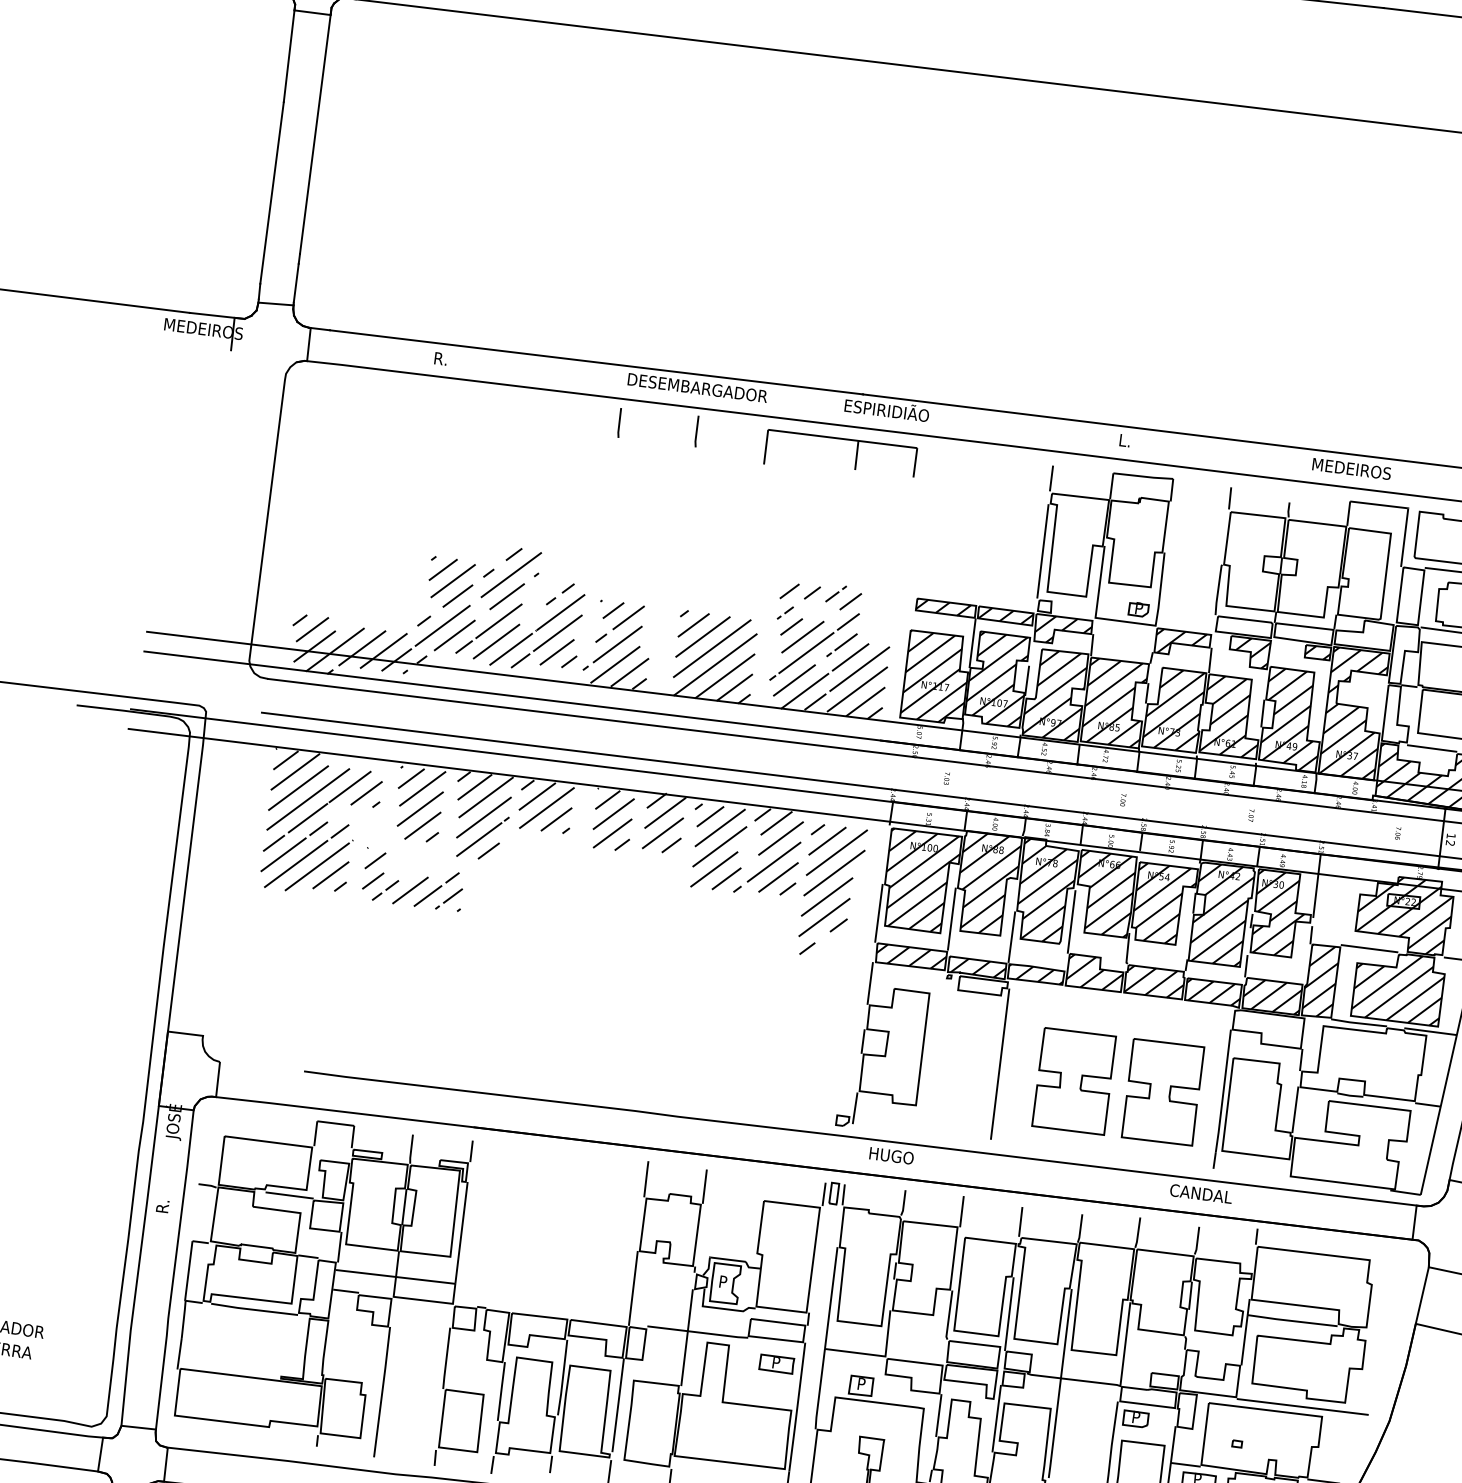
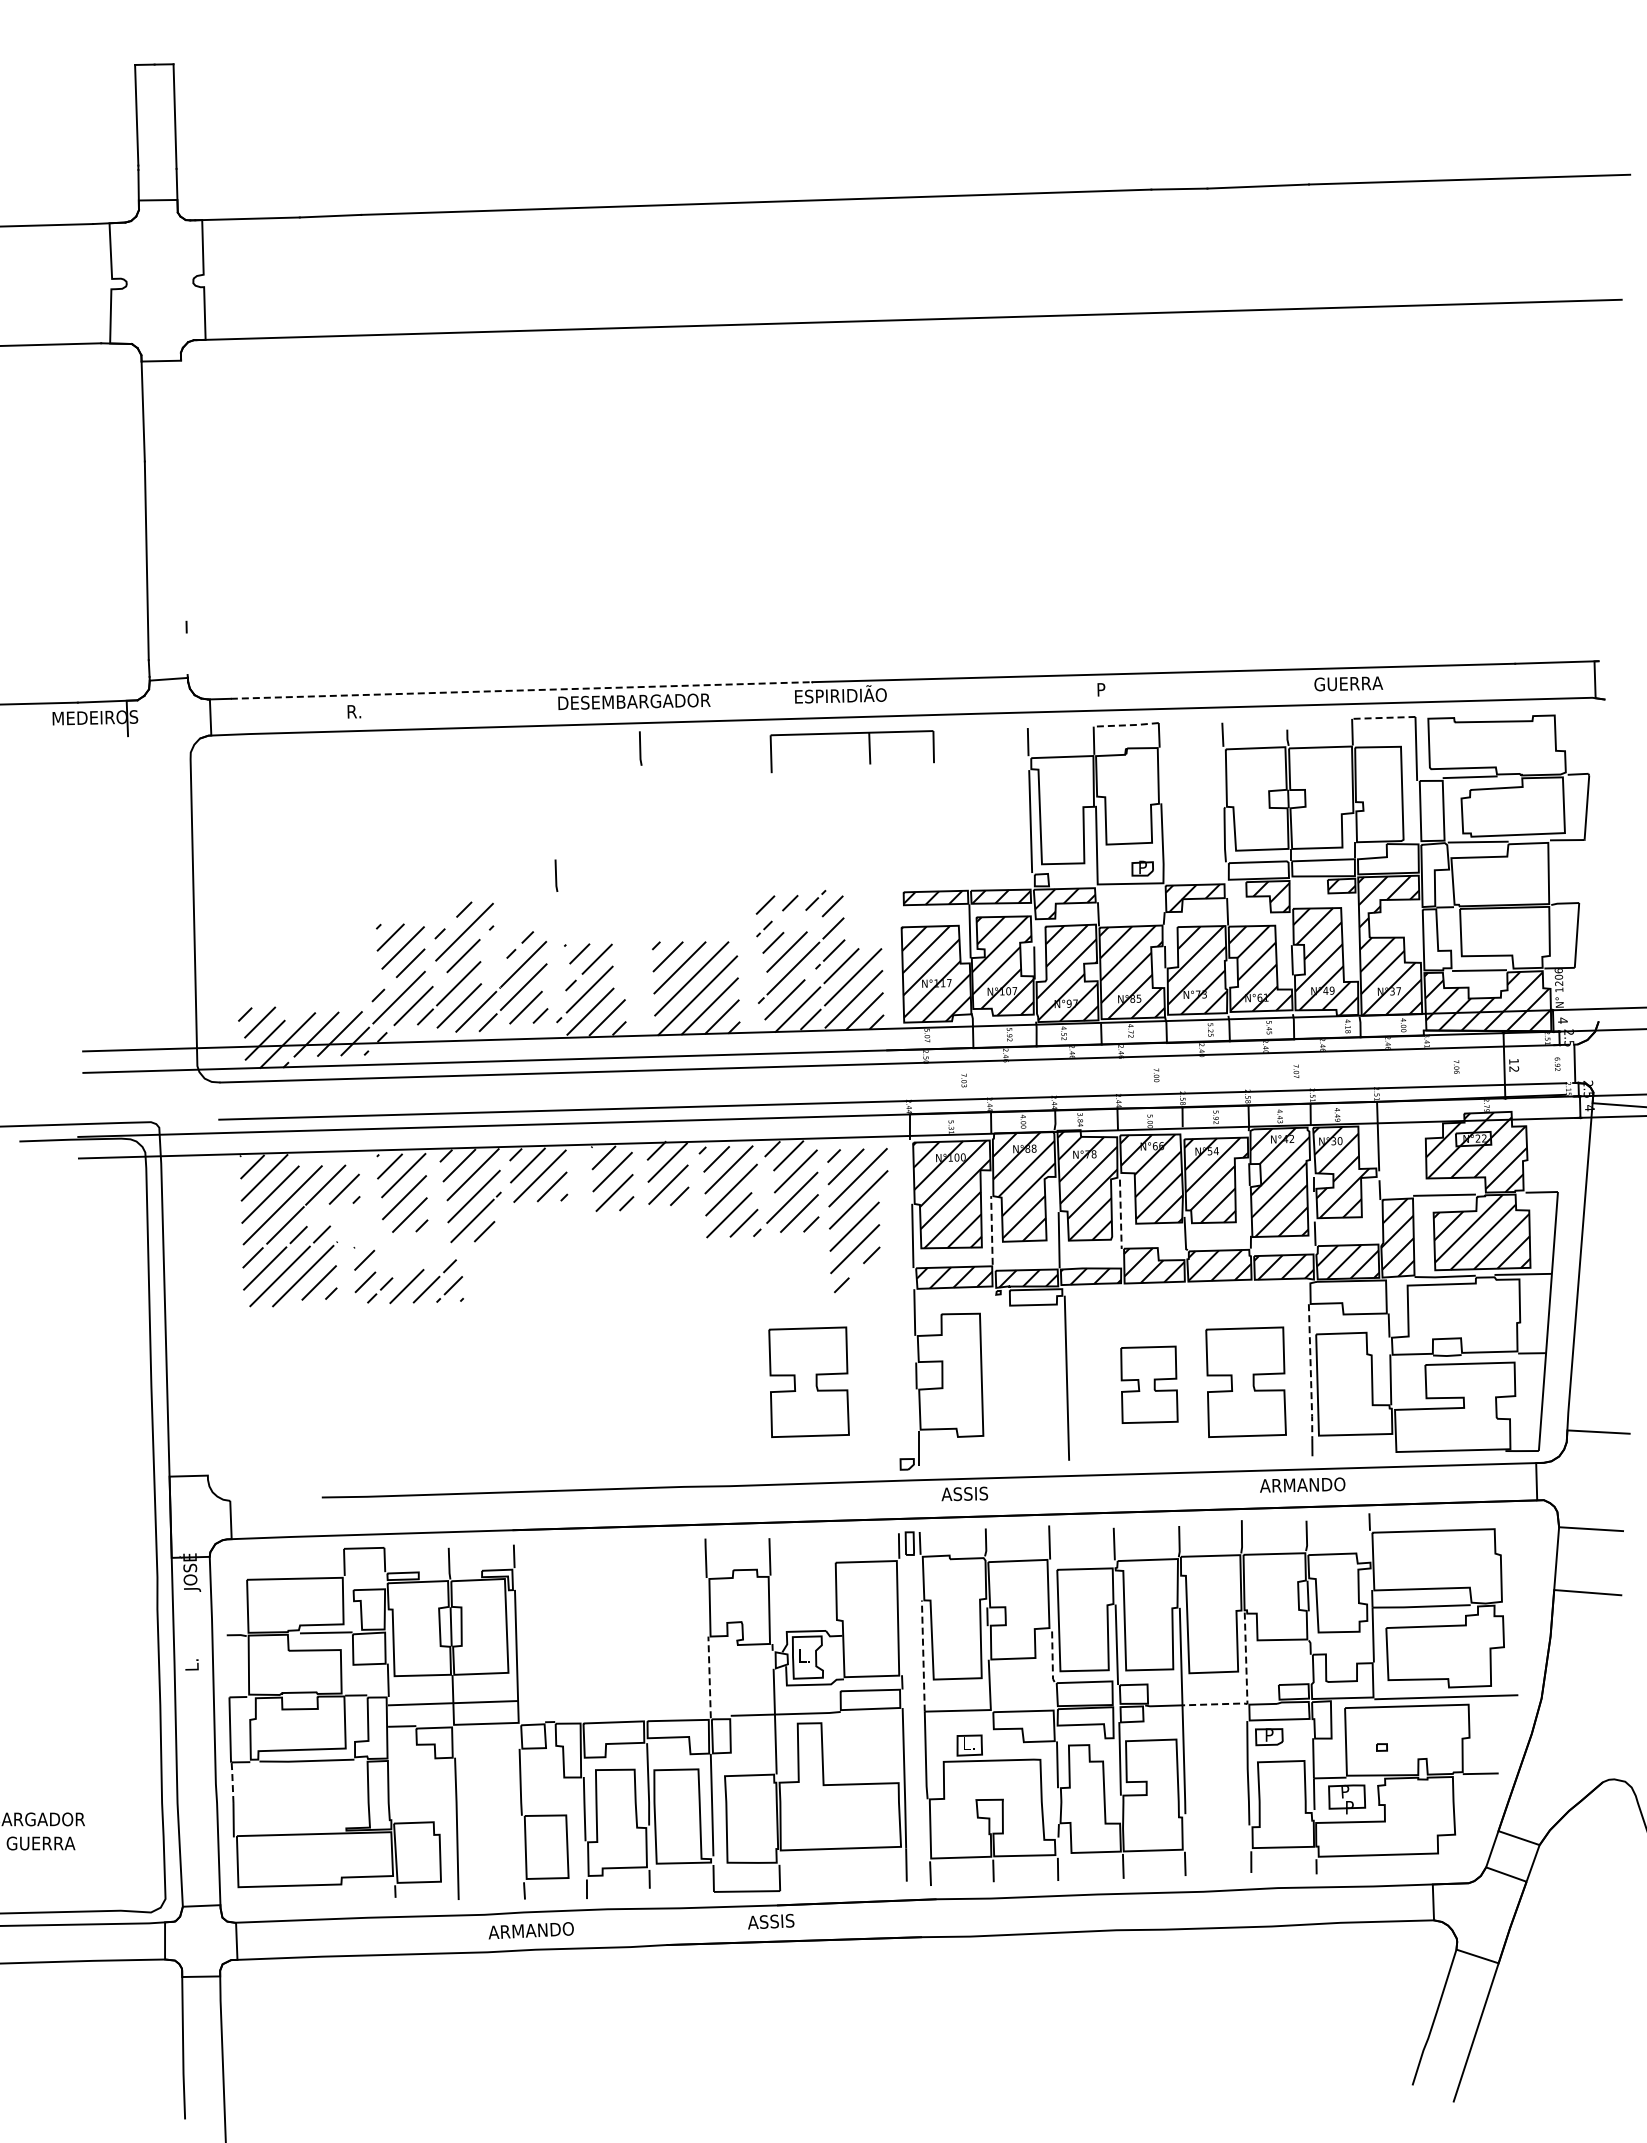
line: (315, 133) -> (183, 490), removed
line: (295, 282) -> (186, 653), removed
line: (596, 362) -> (521, 690), solid -> dashed
line: (619, 422) -> (556, 875), moved
part: (842, 440) -> (851, 734), moved
text: (1124, 440) -> (1100, 689), L. -> P
text: (1351, 468) -> (1348, 683), MEDEIROS -> GUERRA
line: (1143, 476) -> (1126, 725), solid -> dashed
line: (1379, 504) -> (1384, 717), solid -> dashed
line: (951, 918) -> (991, 1229), solid -> dashed
line: (1071, 922) -> (1120, 1214), solid -> dashed
part: (763, 1031) -> (808, 1381), added
part: (1074, 1081) -> (1149, 1384), size x0.7
line: (1223, 1091) -> (1310, 1371), solid -> dashed
text: (891, 1155) -> (965, 1493), HUGO -> ASSIS
text: (1200, 1193) -> (1302, 1484), CANDAL -> ARMANDO
text: (162, 1205) -> (191, 1664), R. -> L.
text: (722, 1281) -> (804, 1655), P -> L.
line: (633, 1288) -> (709, 1677), solid -> dashed
line: (831, 1298) -> (923, 1656), solid -> dashed
line: (949, 1316) -> (1052, 1656), solid -> dashed
line: (183, 1319) -> (232, 1782), solid -> dashed
part: (776, 1364) -> (875, 1735), removed
line: (1122, 1375) -> (1247, 1692), solid -> dashed
text: (861, 1384) -> (969, 1743), P -> L.

